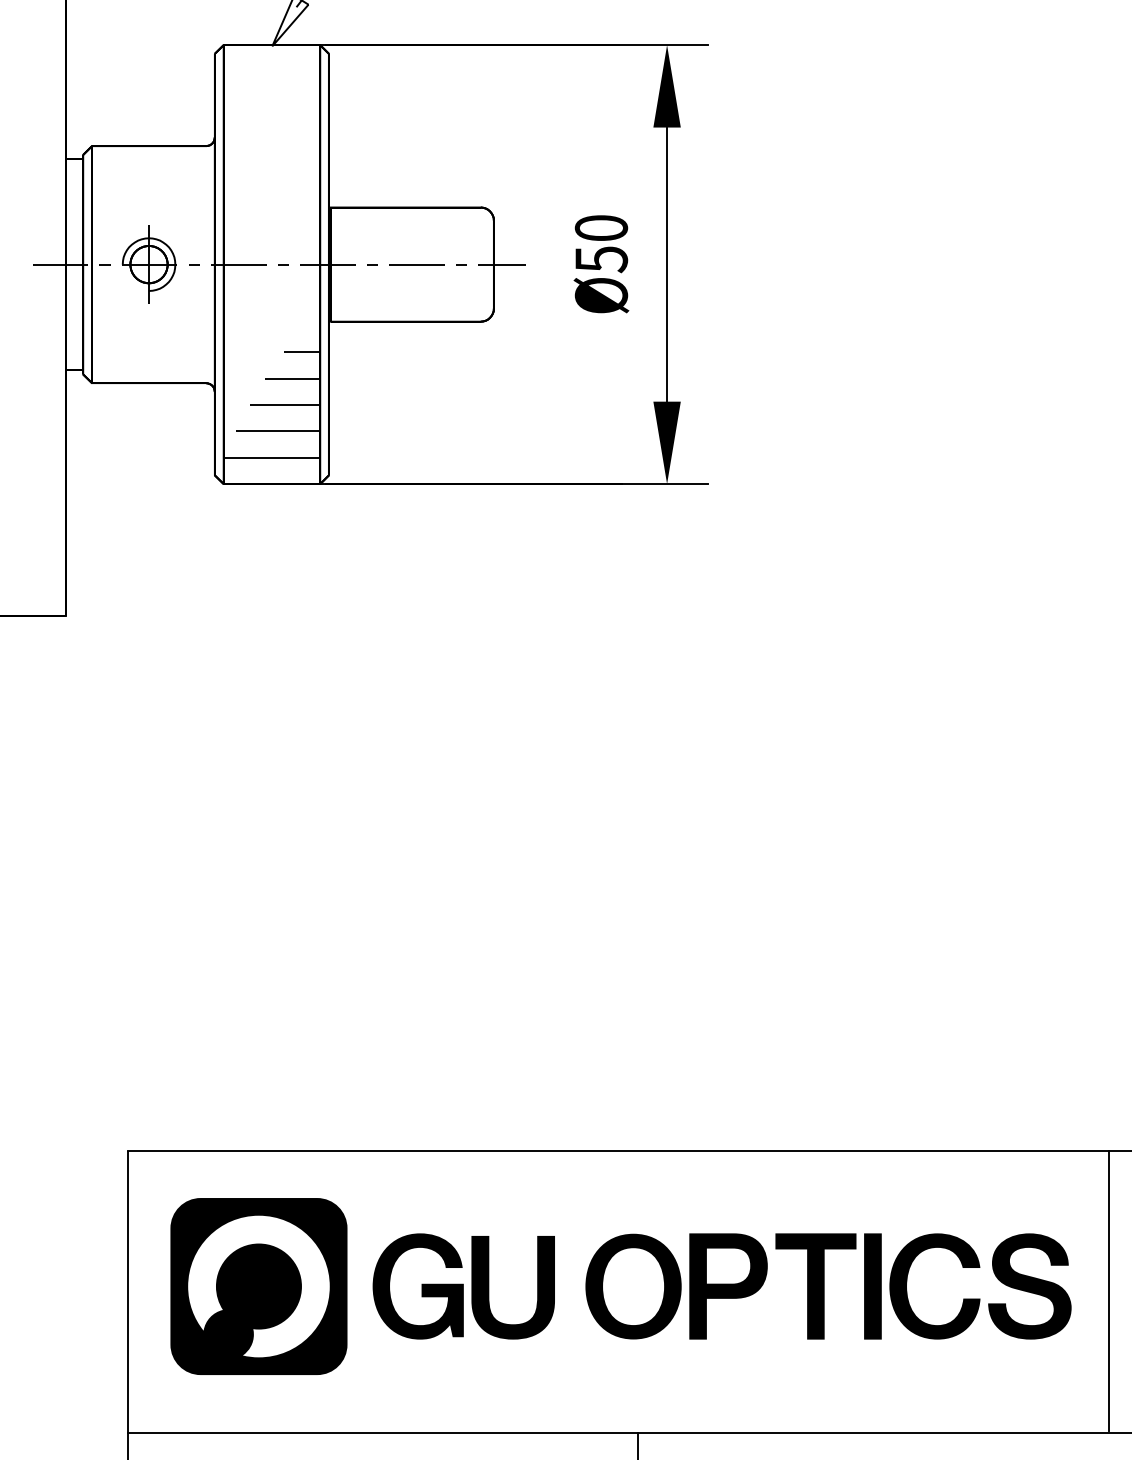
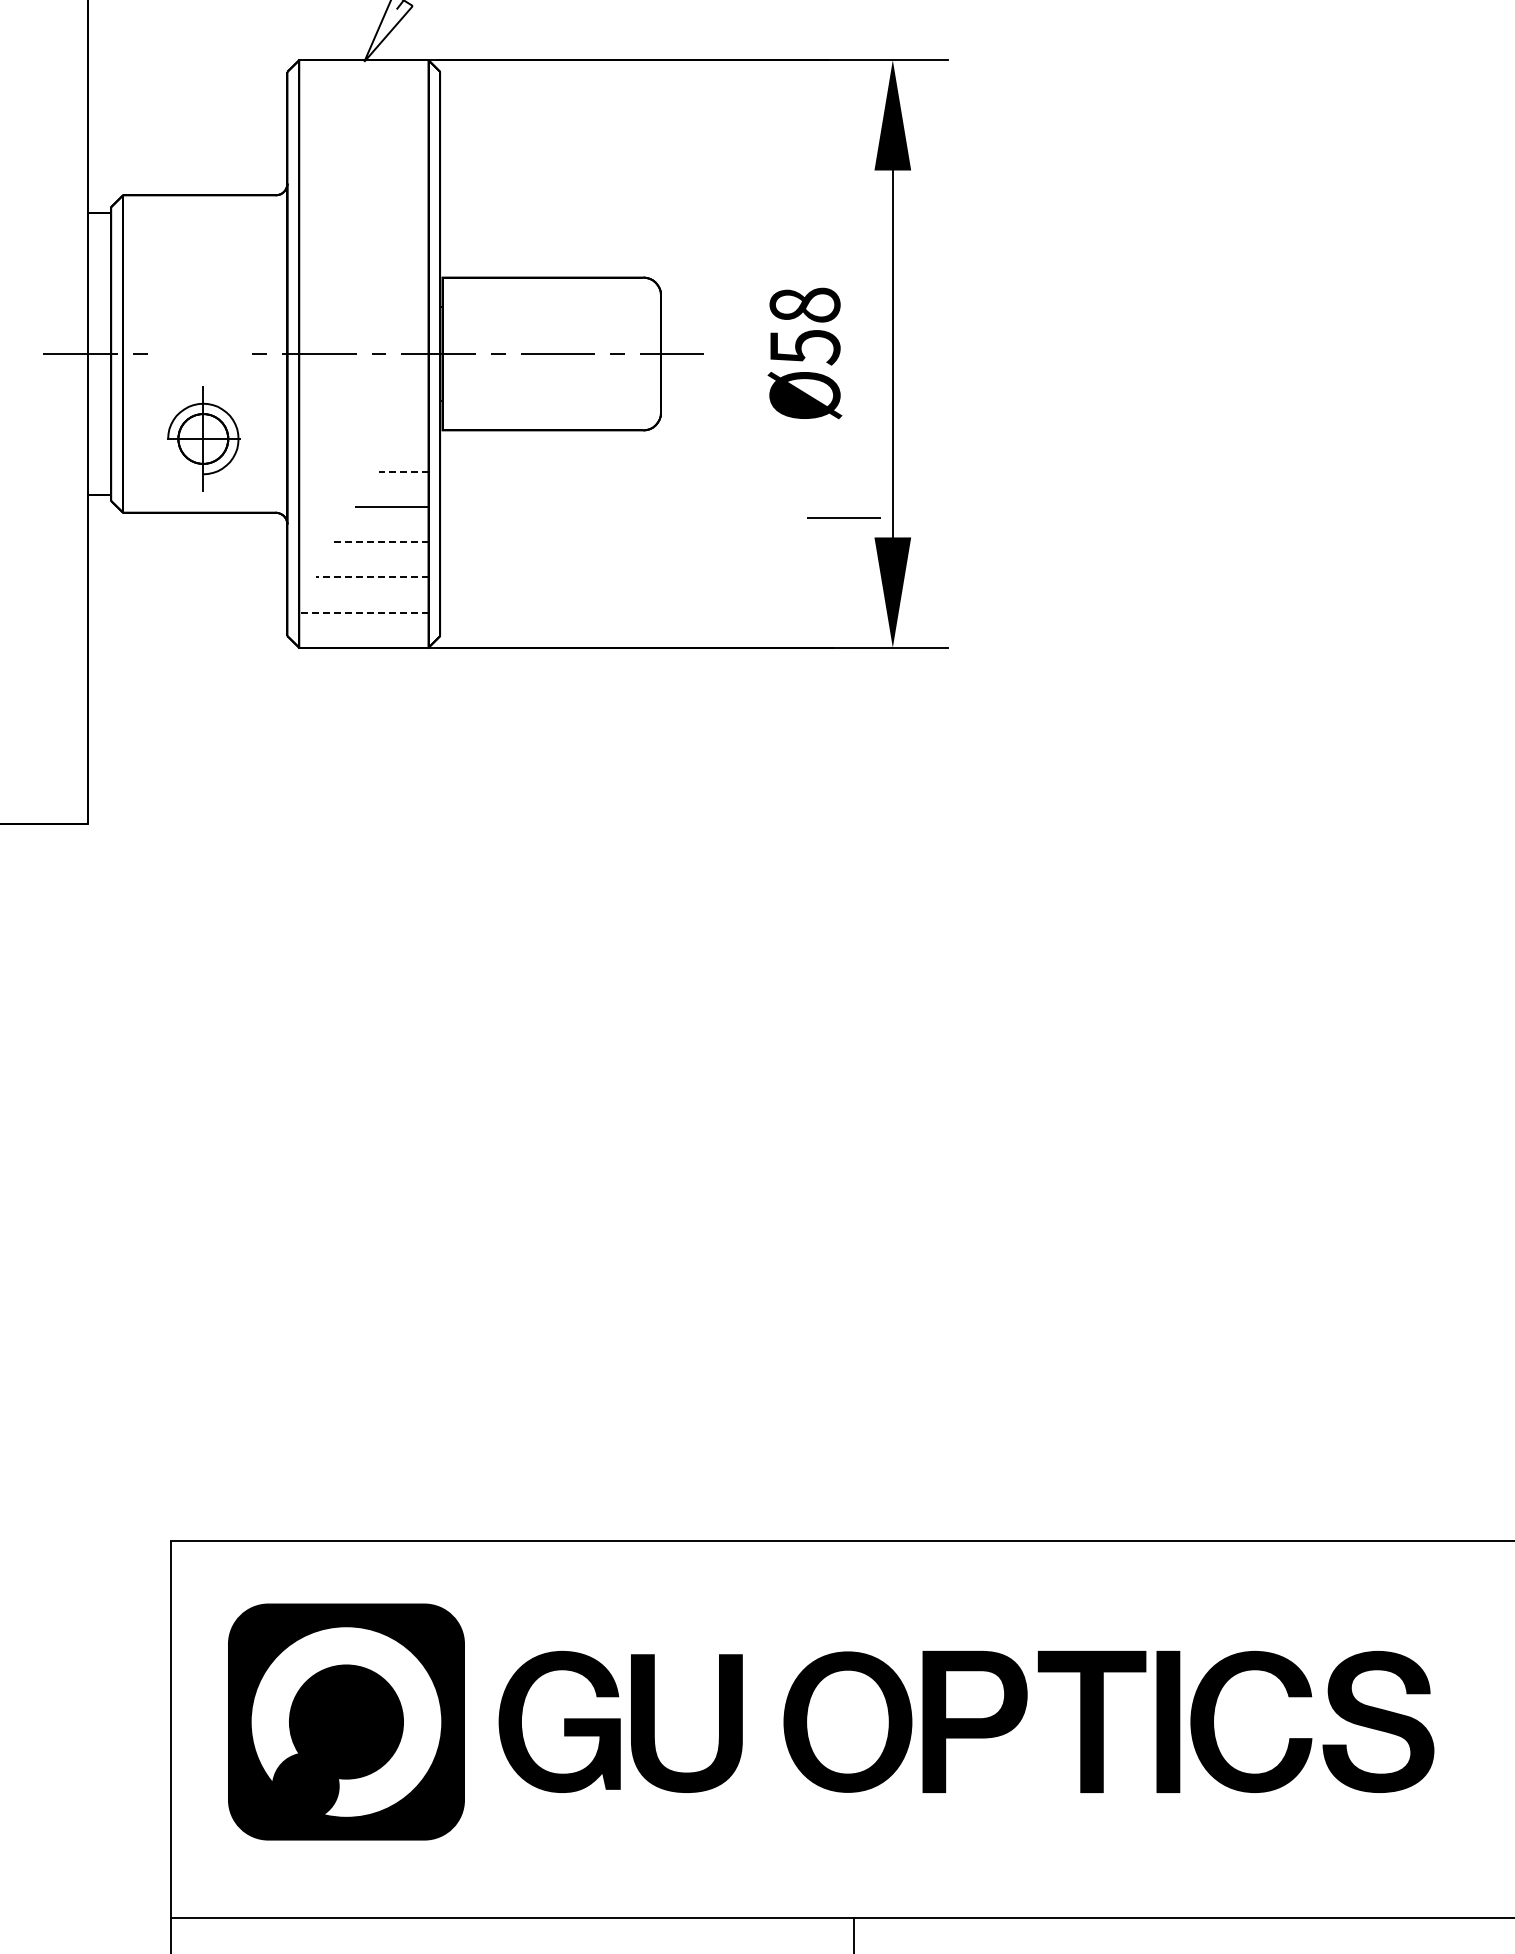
text: (601, 227) -> (804, 304), Ø50 -> Ø58
part: (149, 264) -> (203, 438), moved
line: (301, 352) -> (403, 471), solid -> dashed
line: (630, 386) -> (843, 517), added
line: (284, 405) -> (380, 542), solid -> dashed
line: (277, 431) -> (371, 577), solid -> dashed
line: (271, 457) -> (363, 612), solid -> dashed
line: (1109, 1290) -> (1484, 1727), removed

